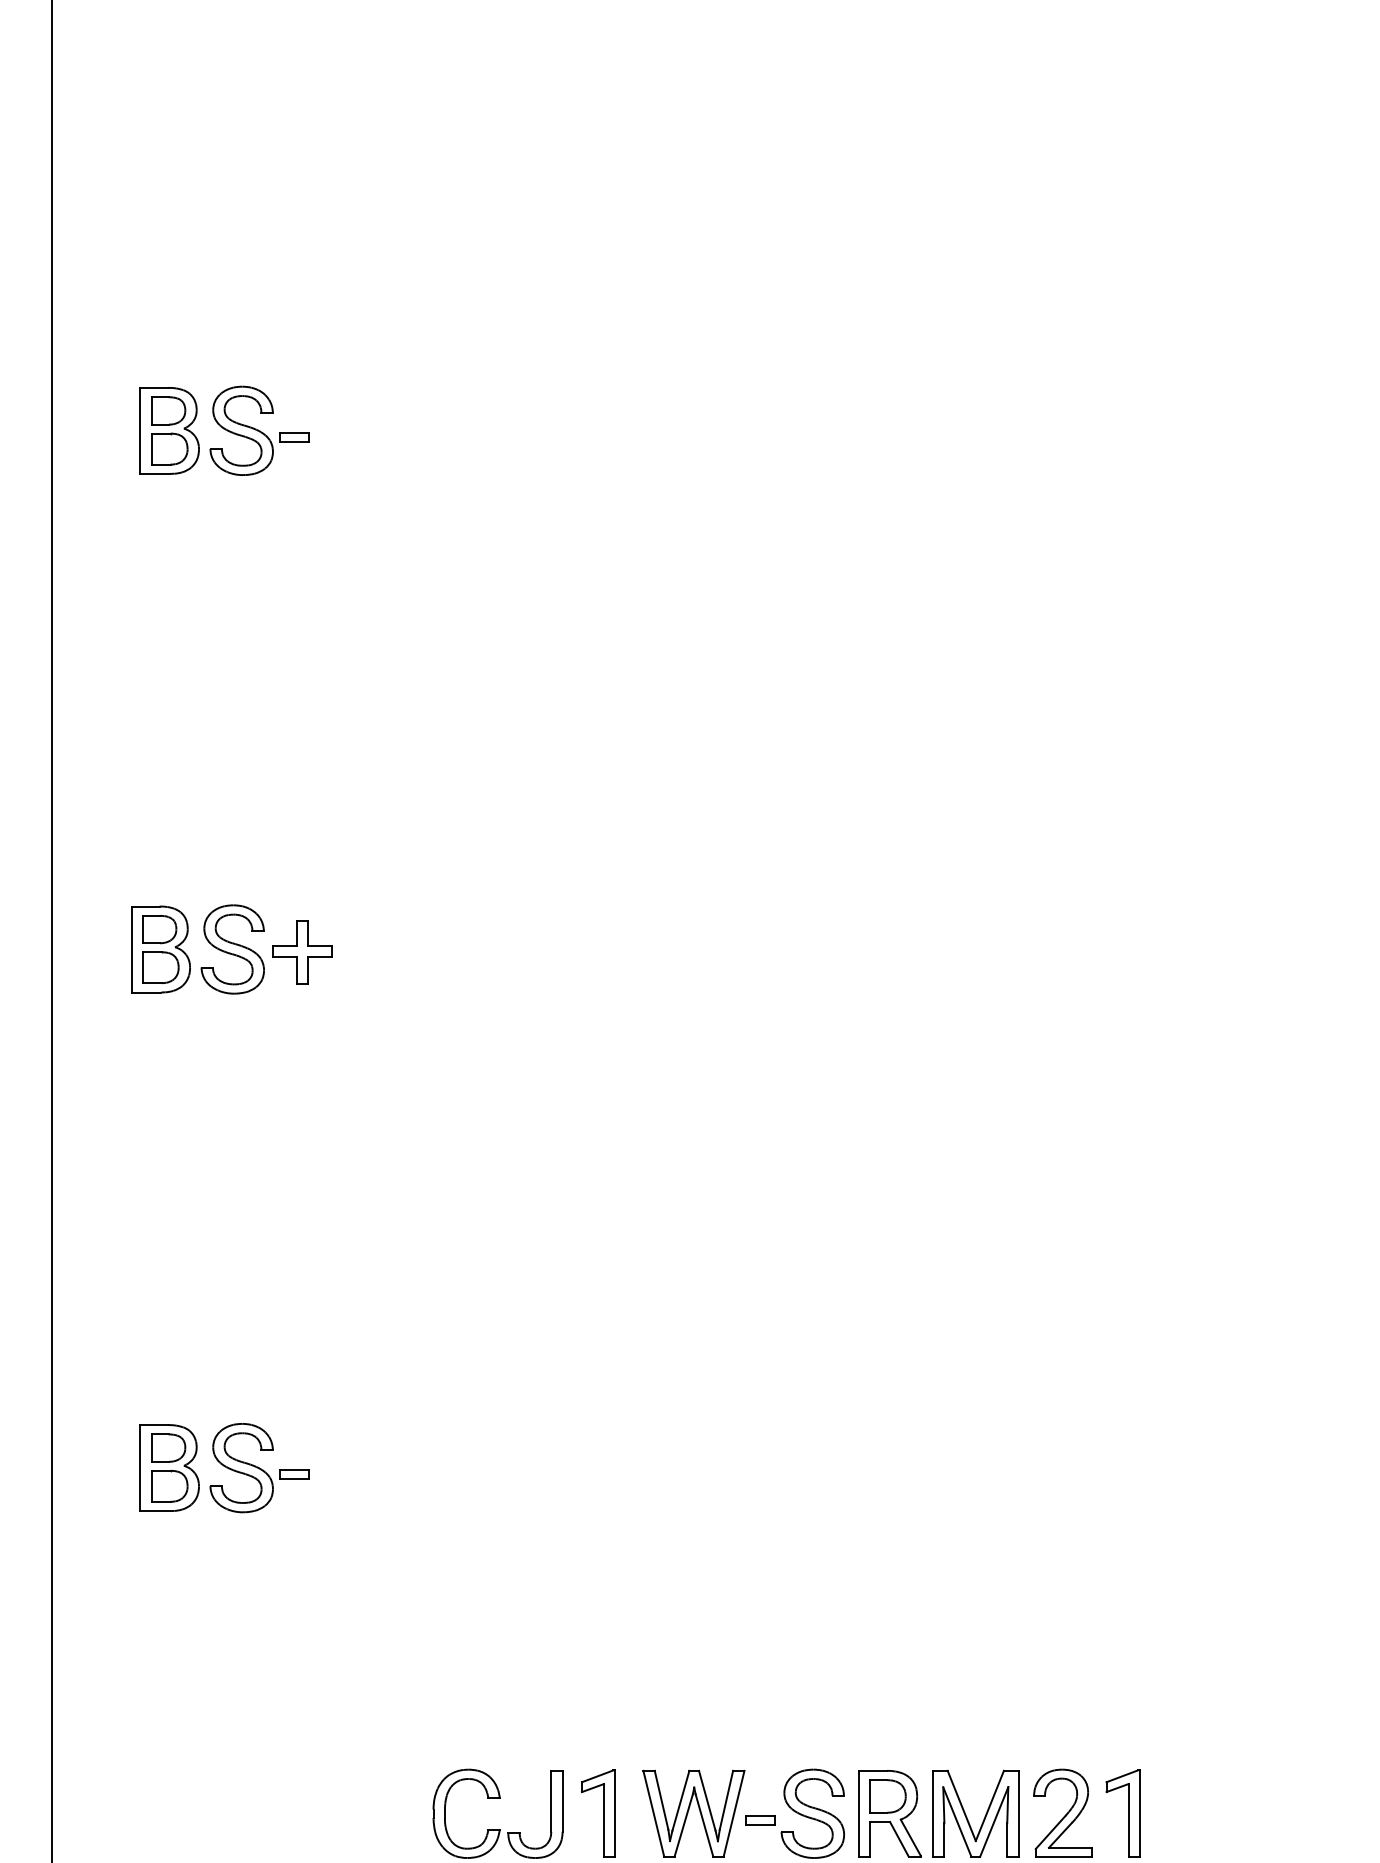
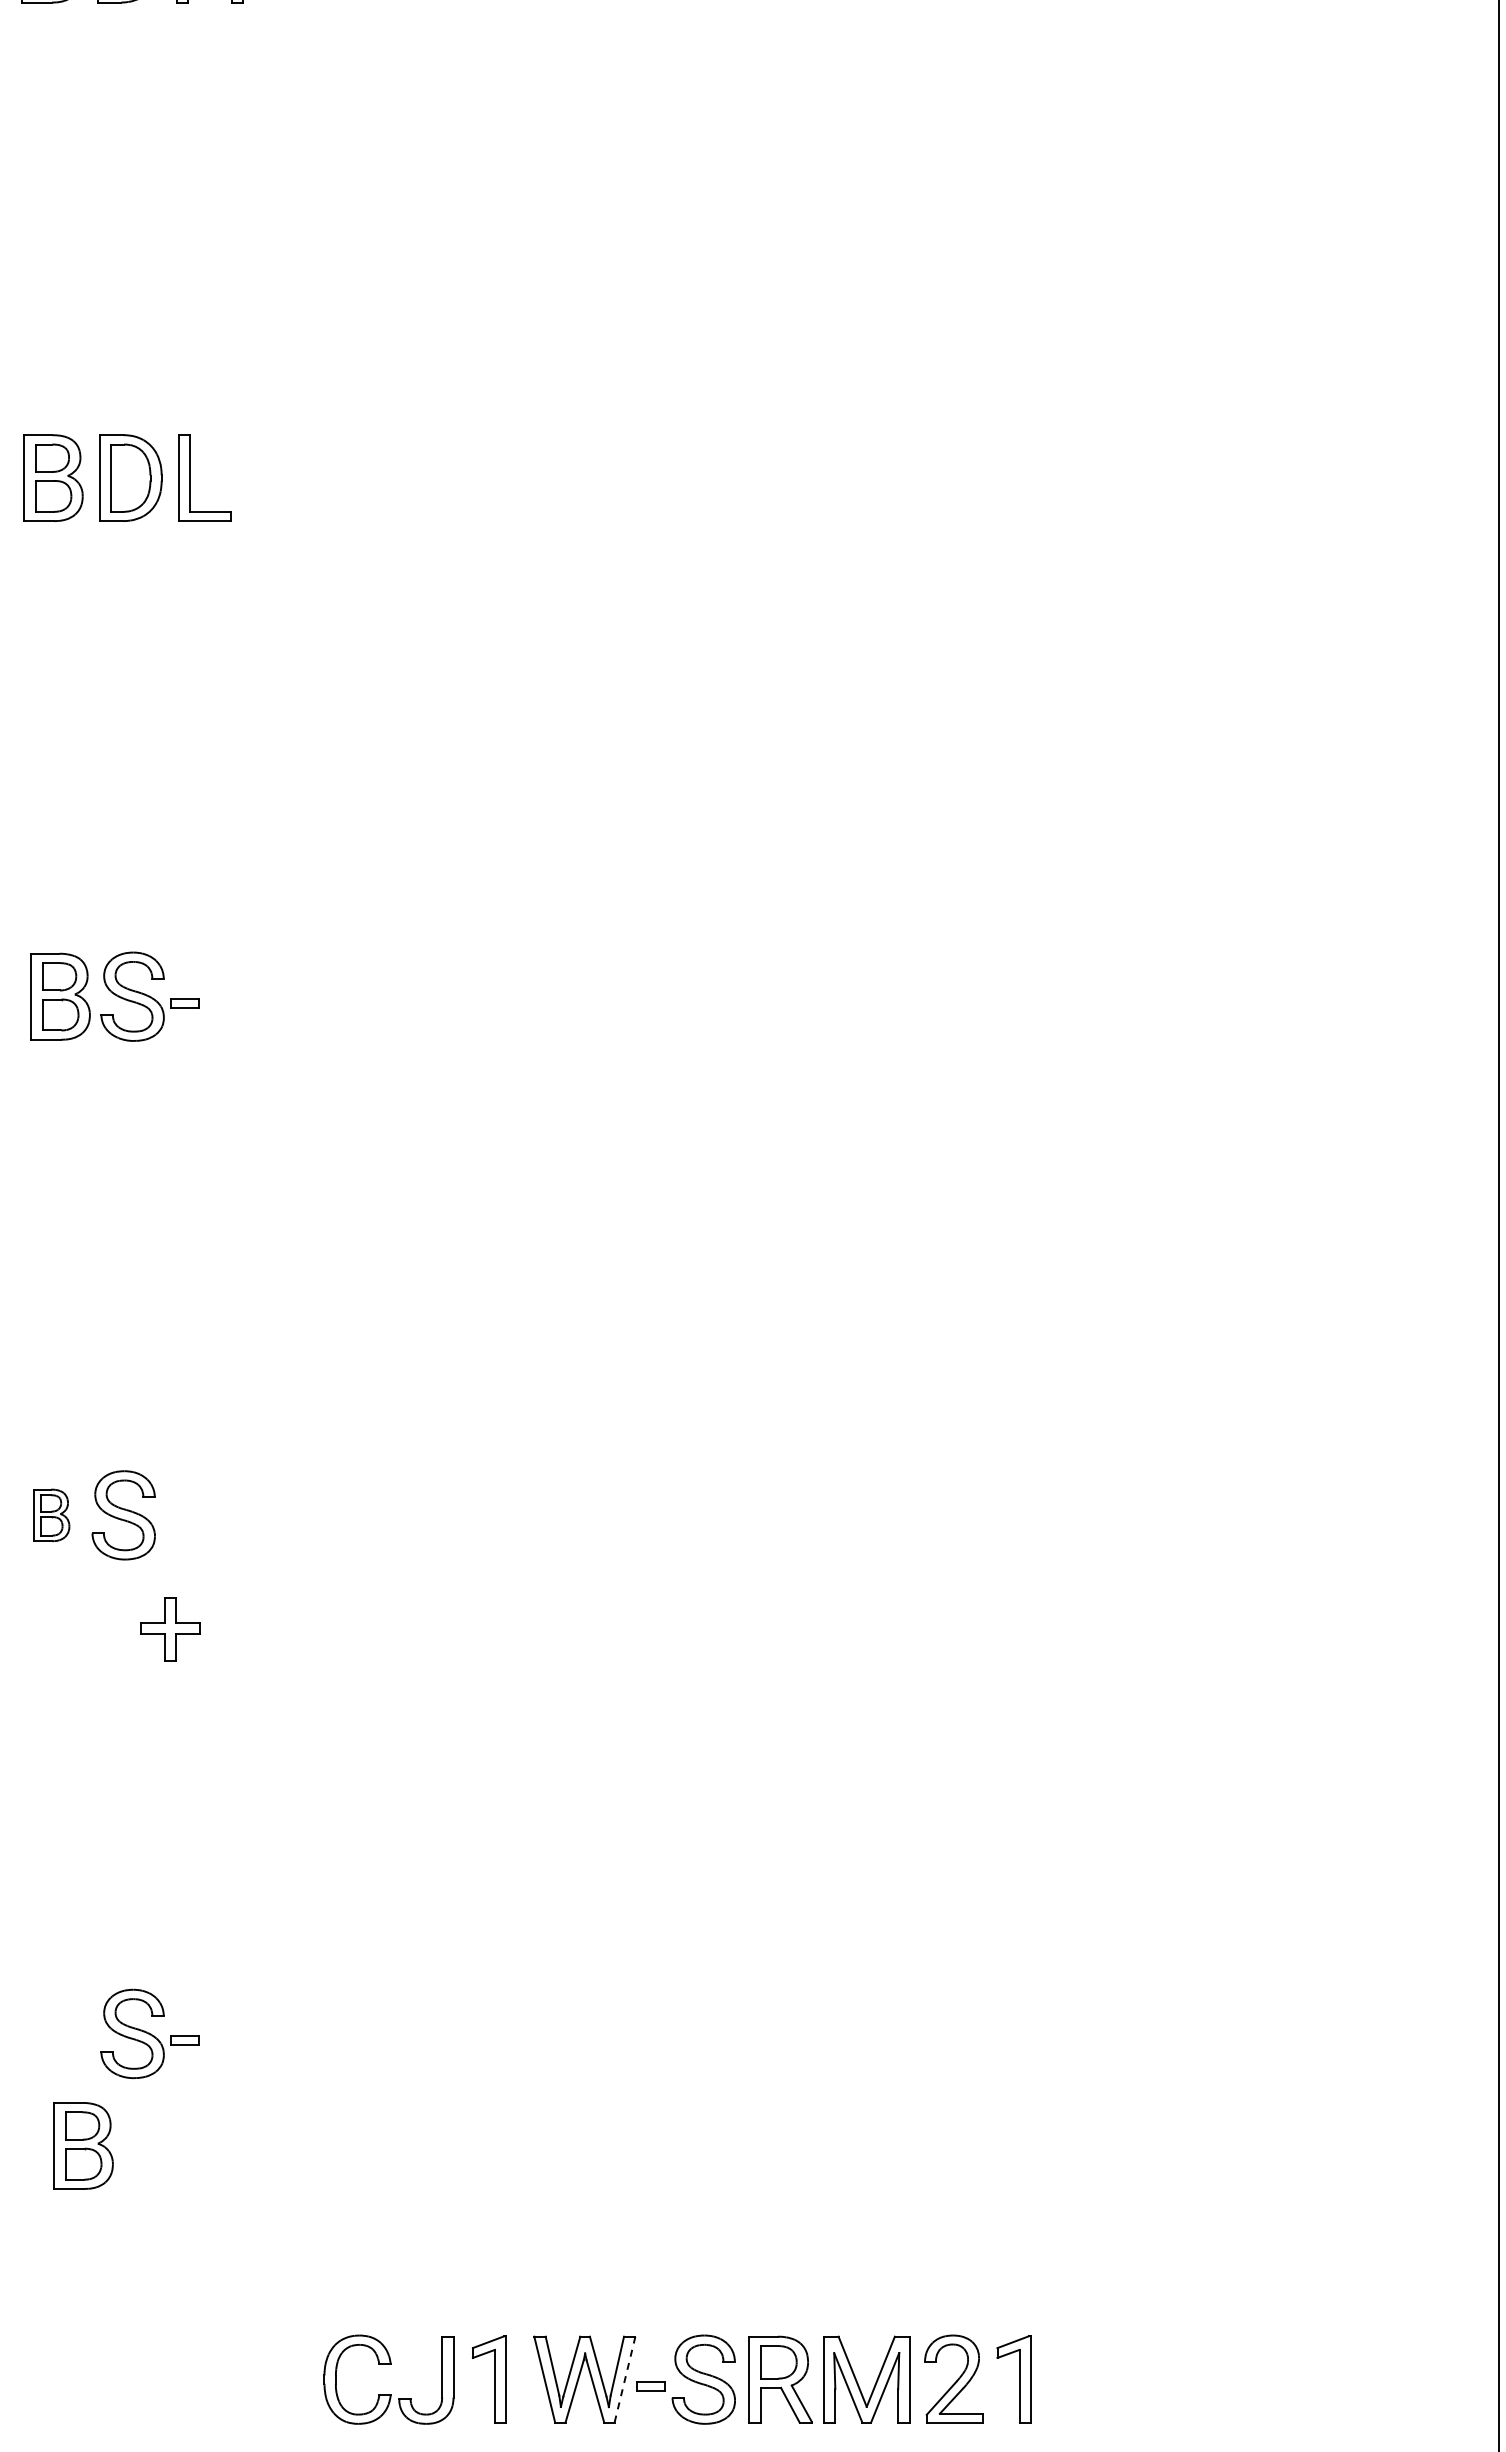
part: (160, 949) -> (51, 1515), size x0.6
part: (302, 952) -> (170, 1629), moved
part: (169, 1467) -> (83, 2145), moved
line: (733, 1814) -> (624, 2380), solid -> dashed

